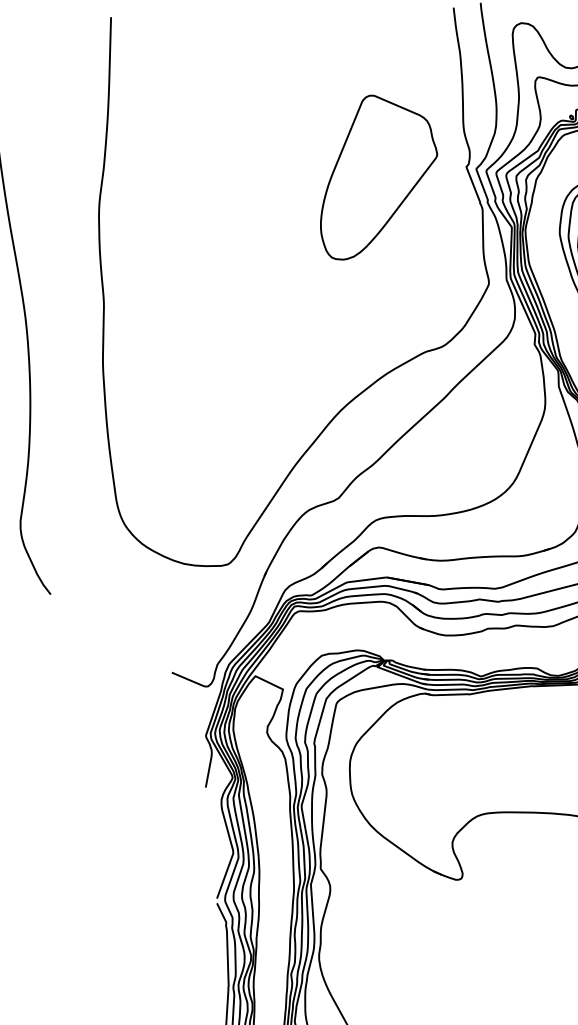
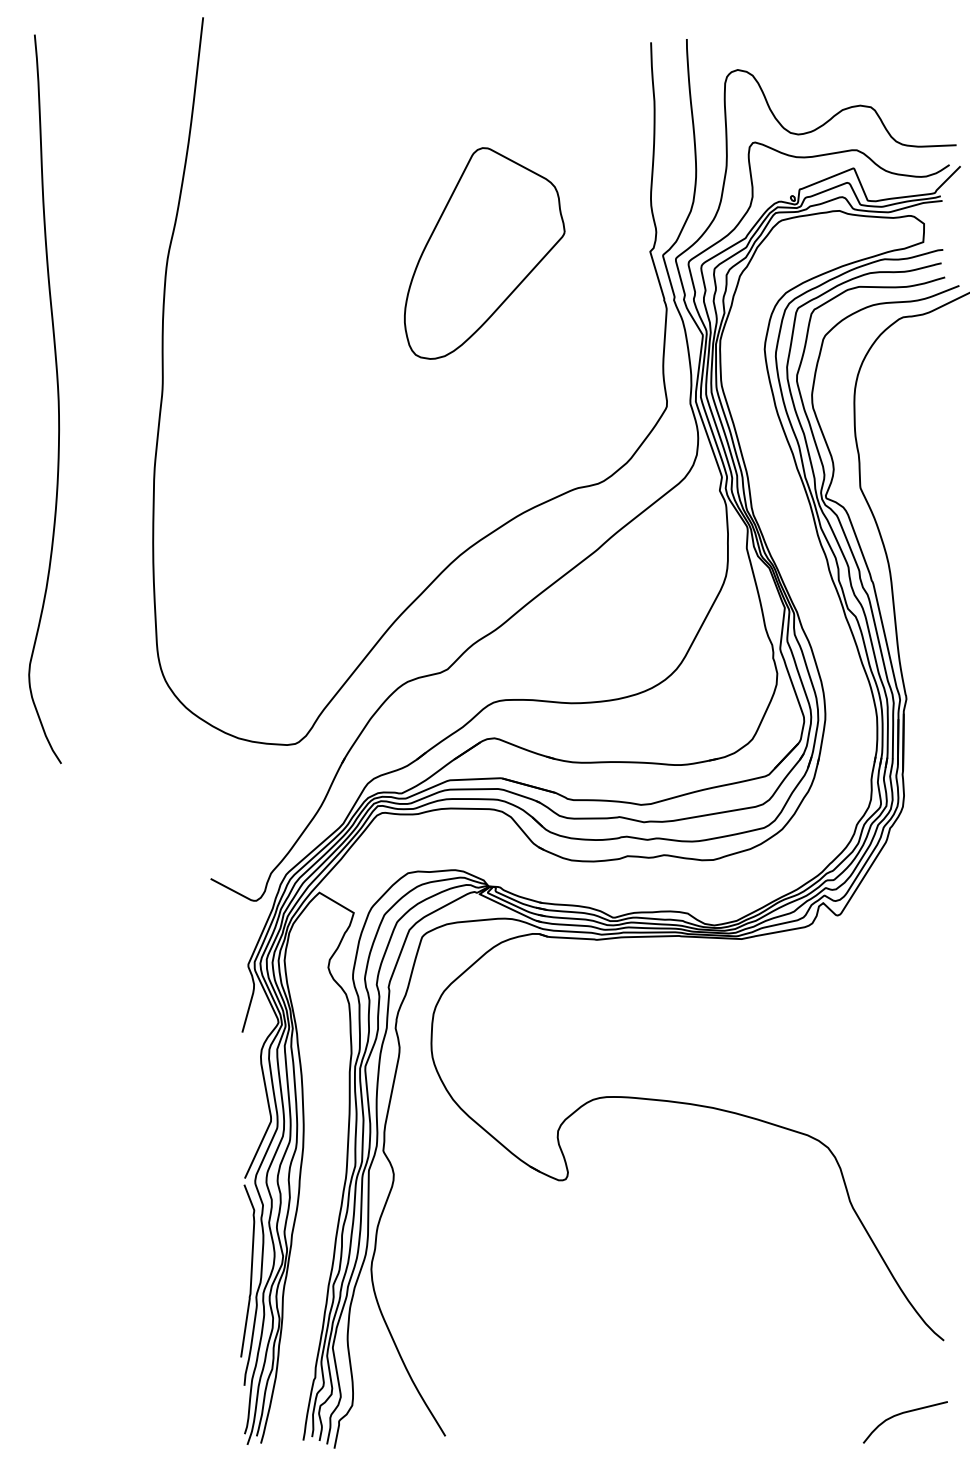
part: (377, 175) -> (484, 253), moved

